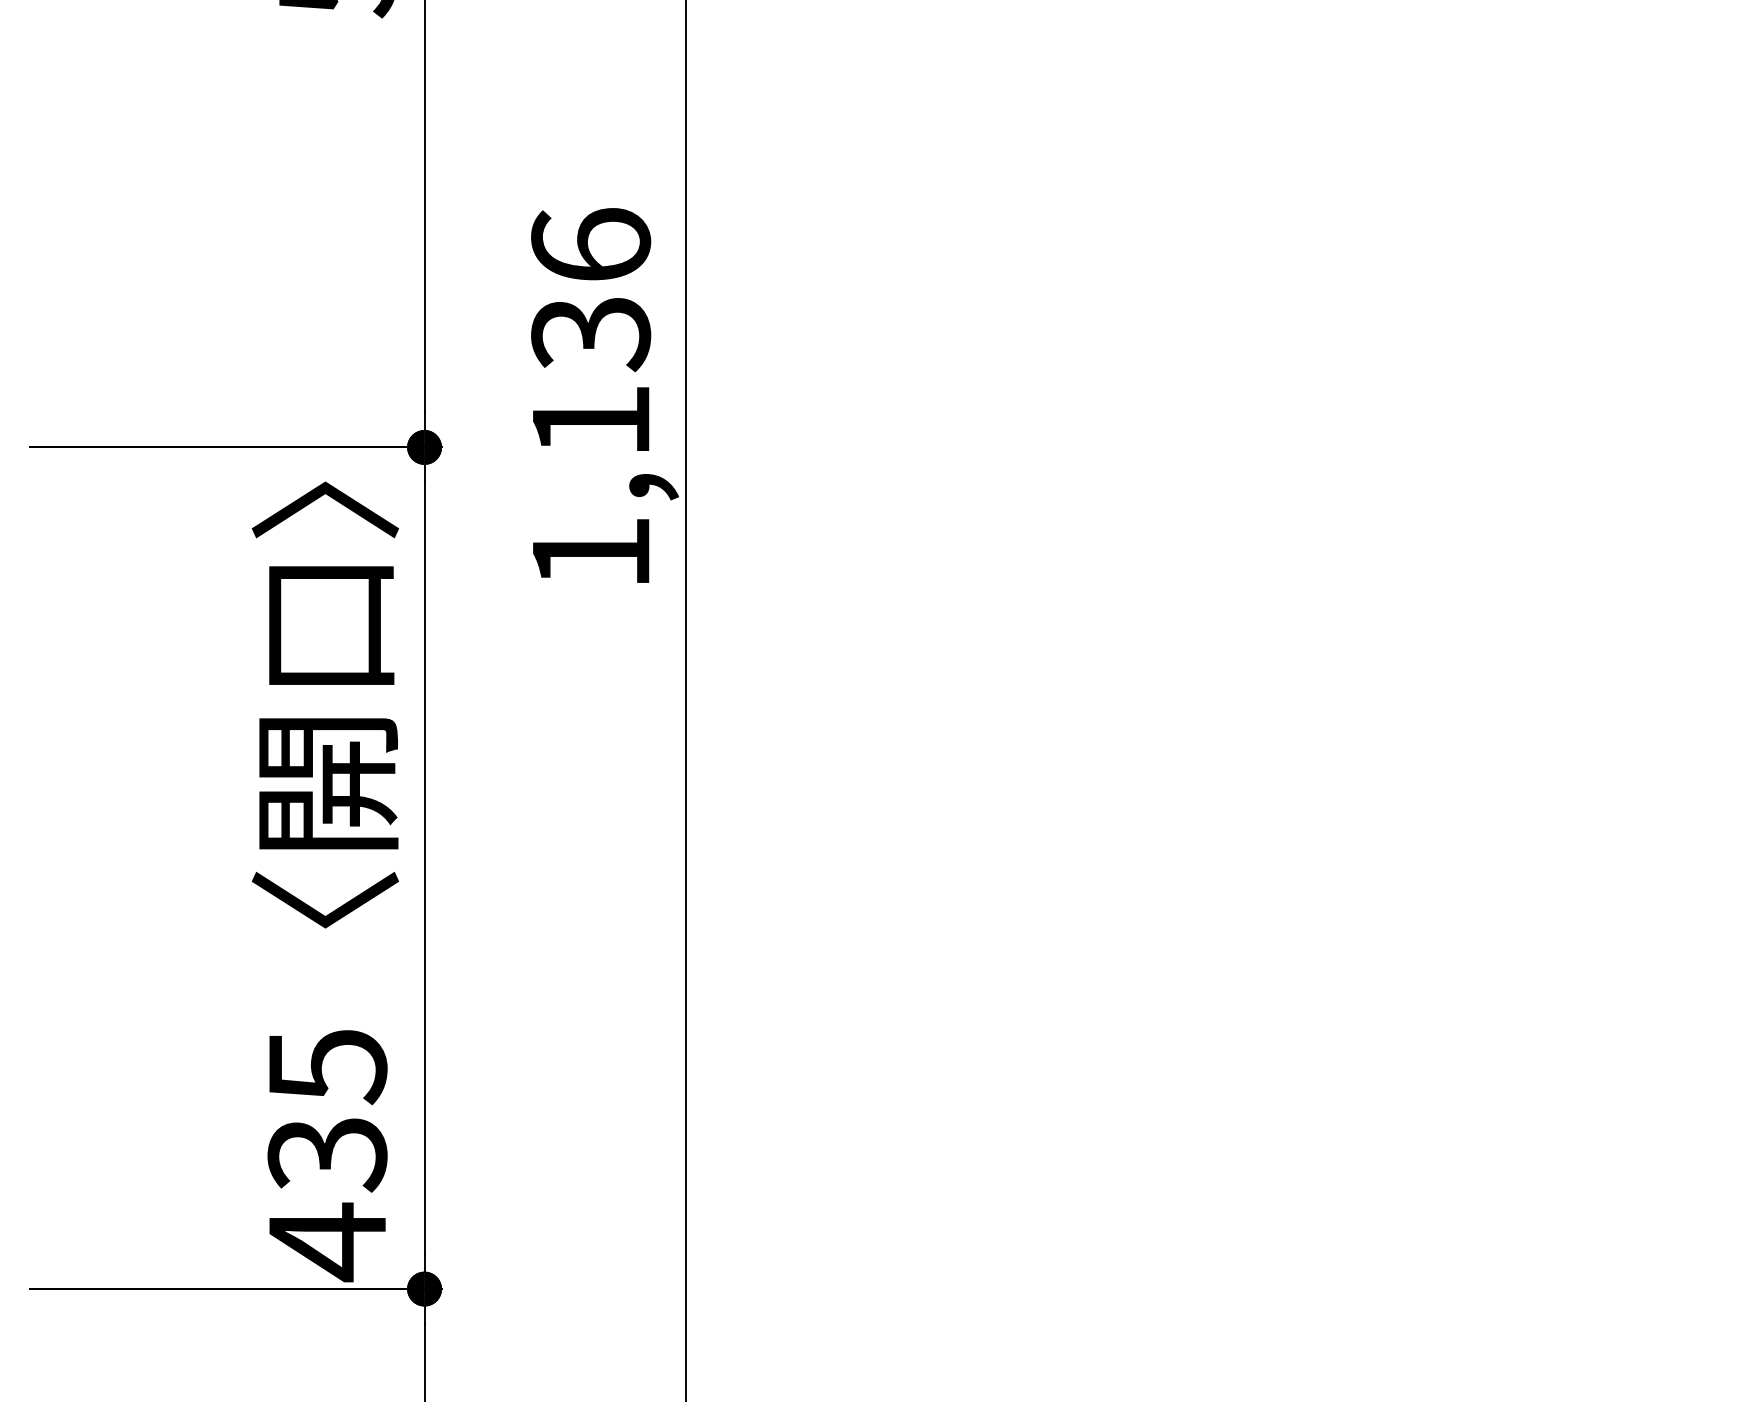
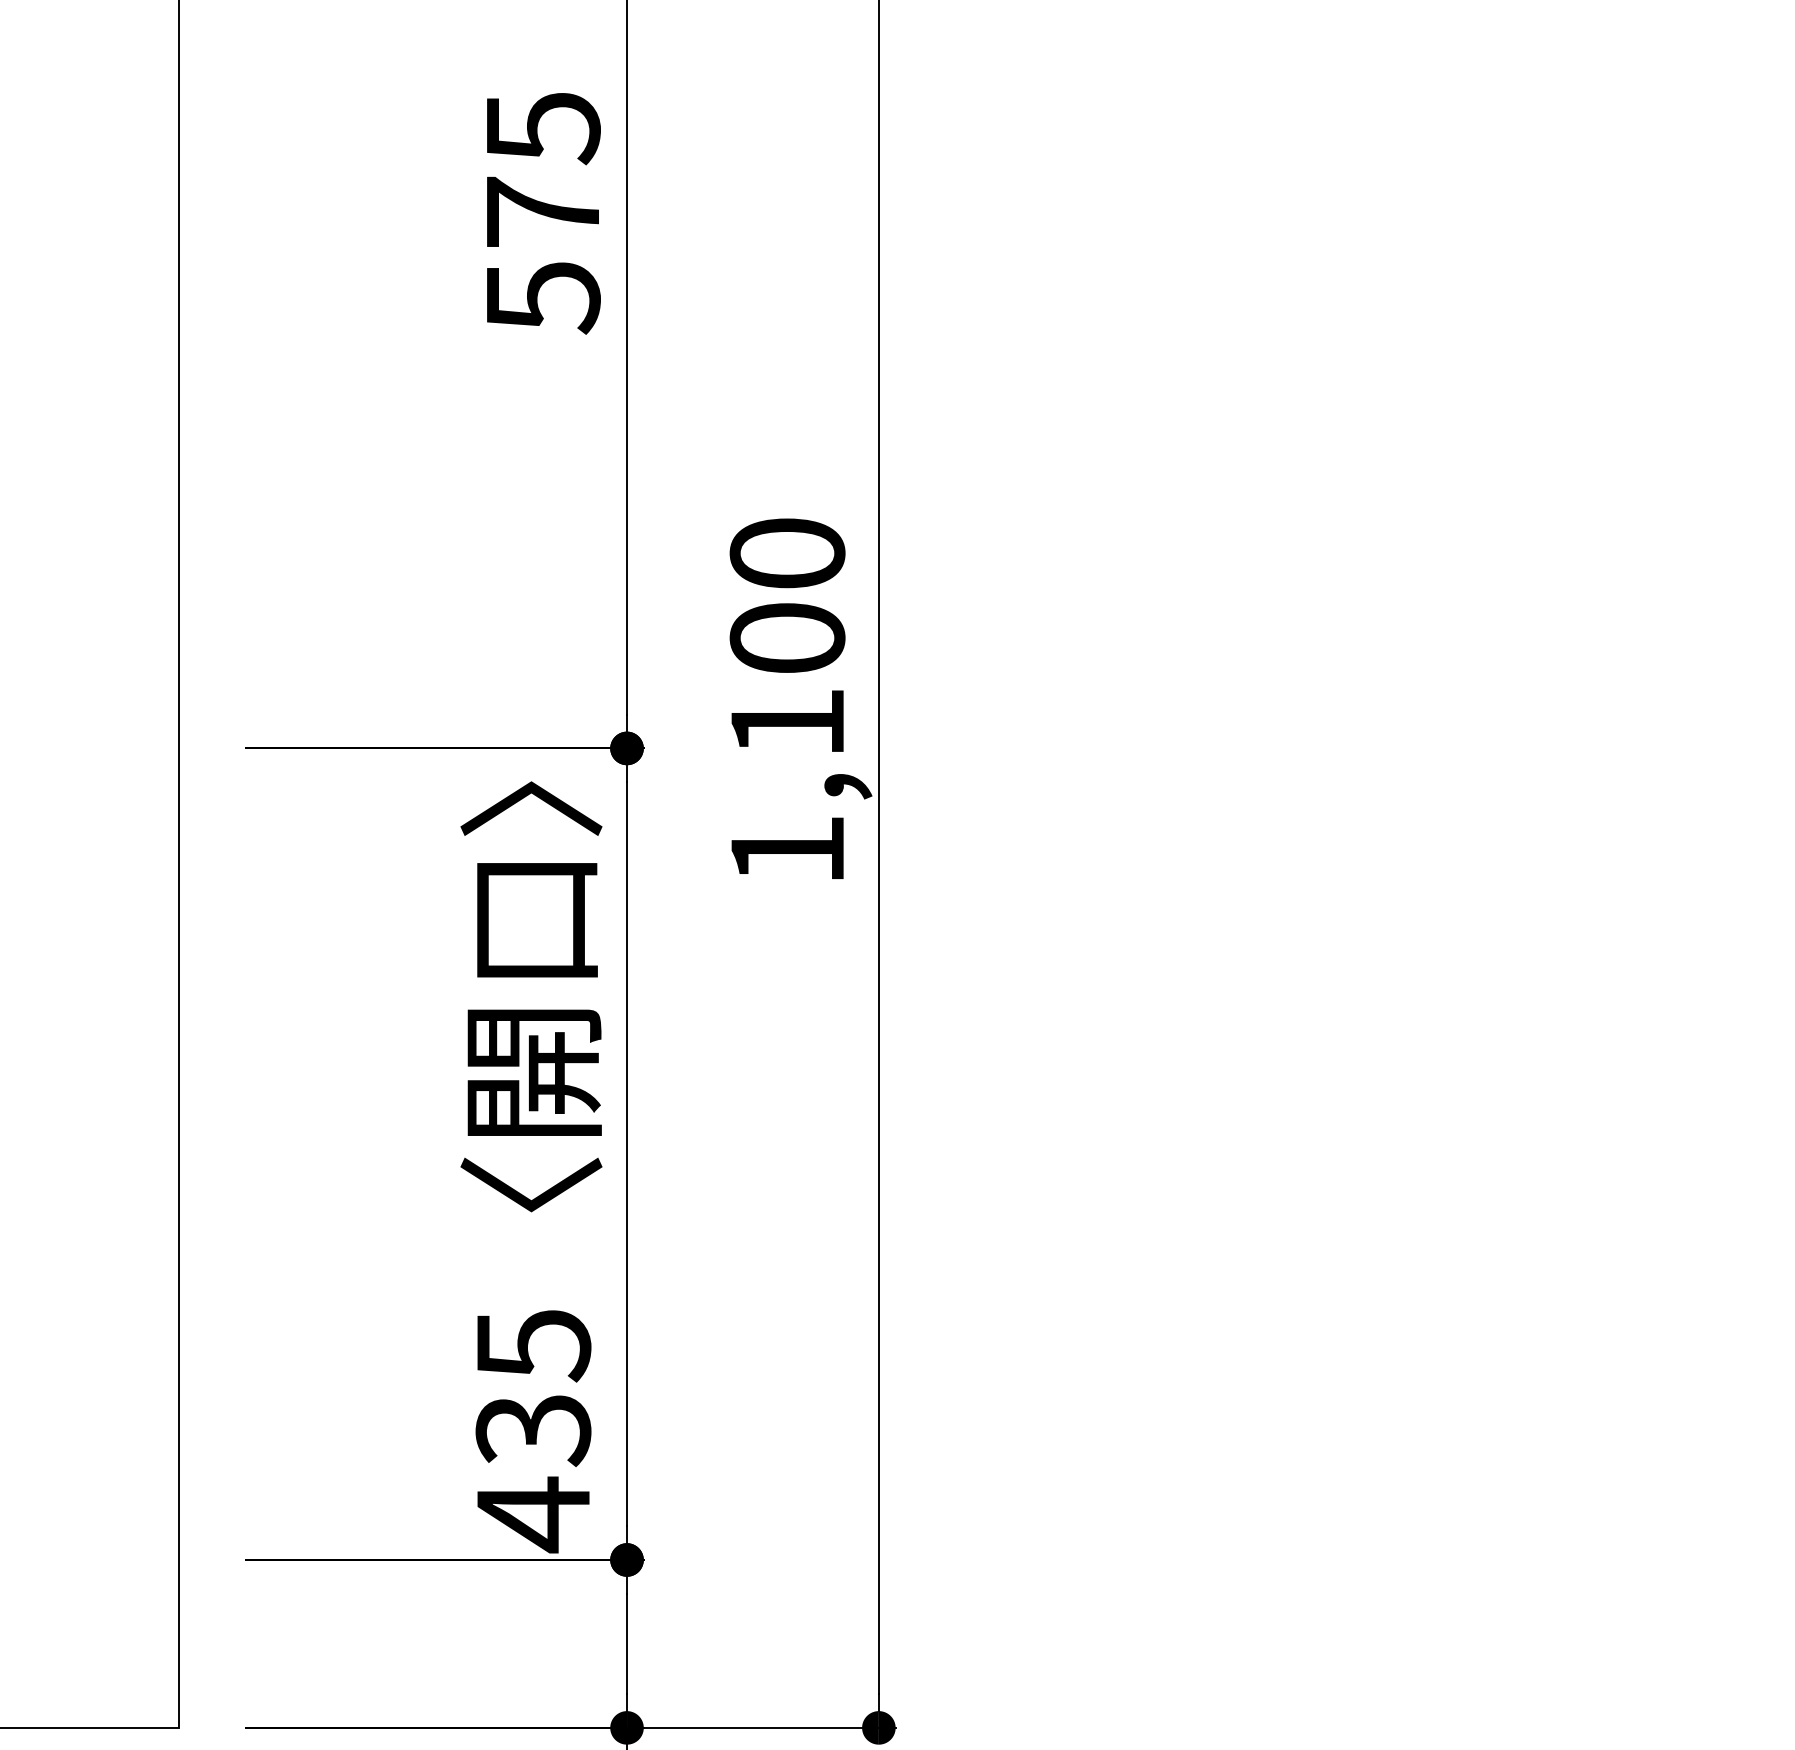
text: (590, 289) -> (787, 596), 1,136 -> 1,100

